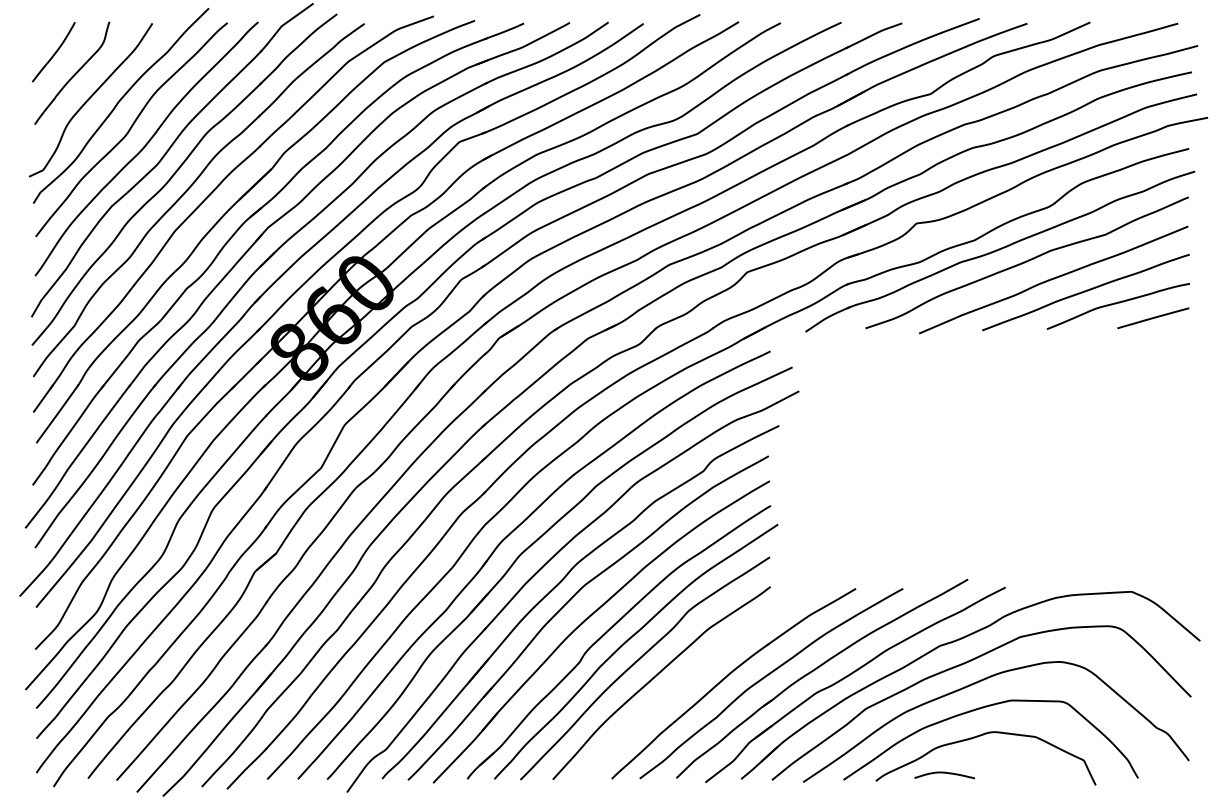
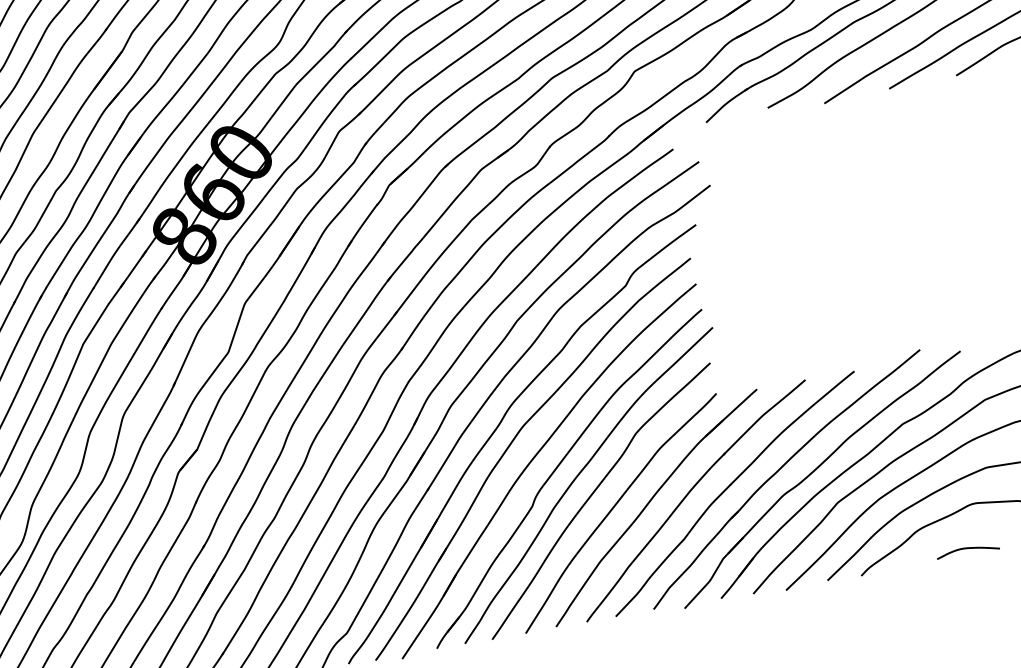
part: (691, 677) -> (651, 502), added
curve: (944, 773) -> (967, 549), moved

